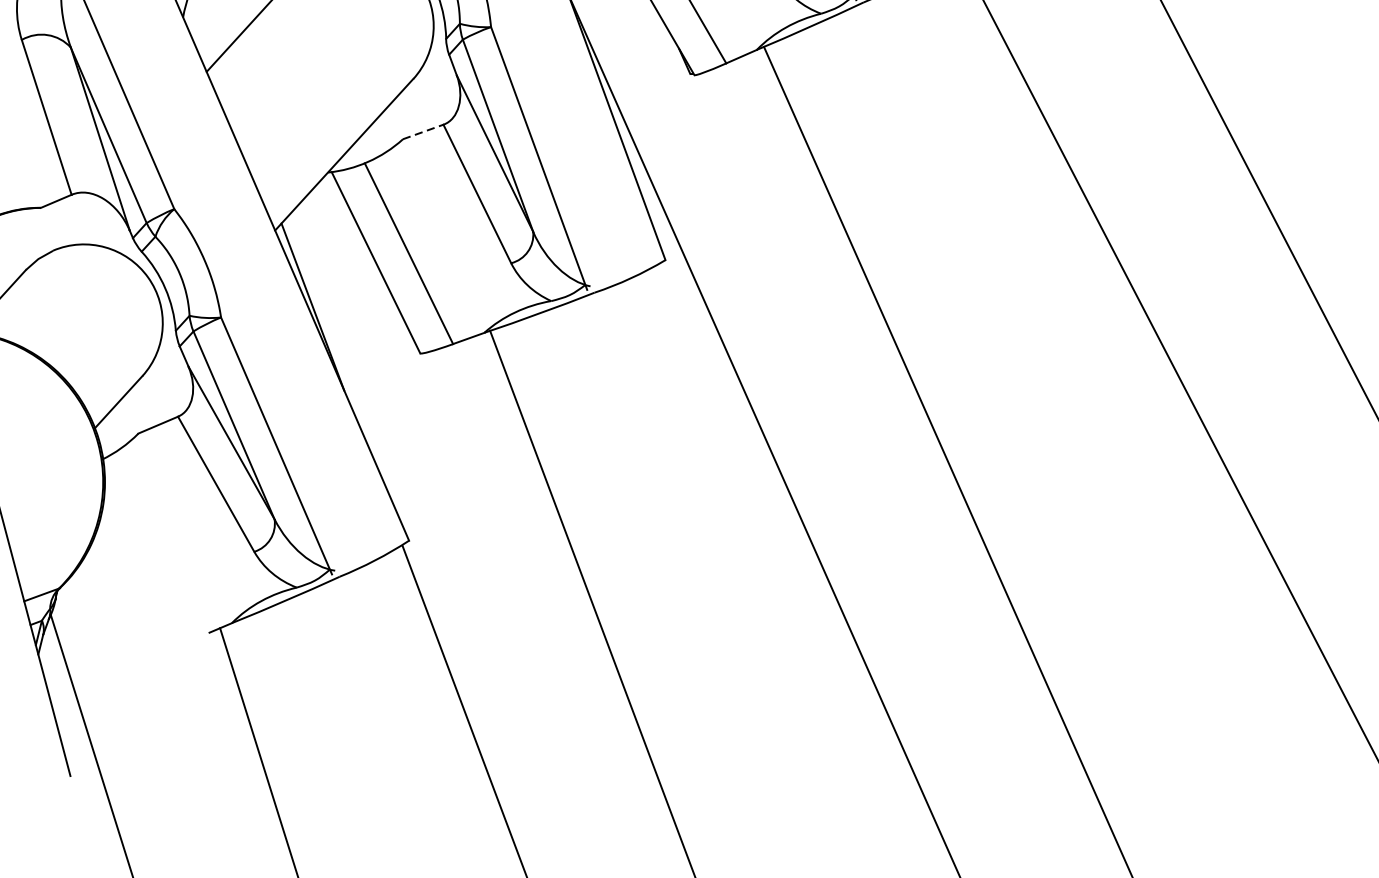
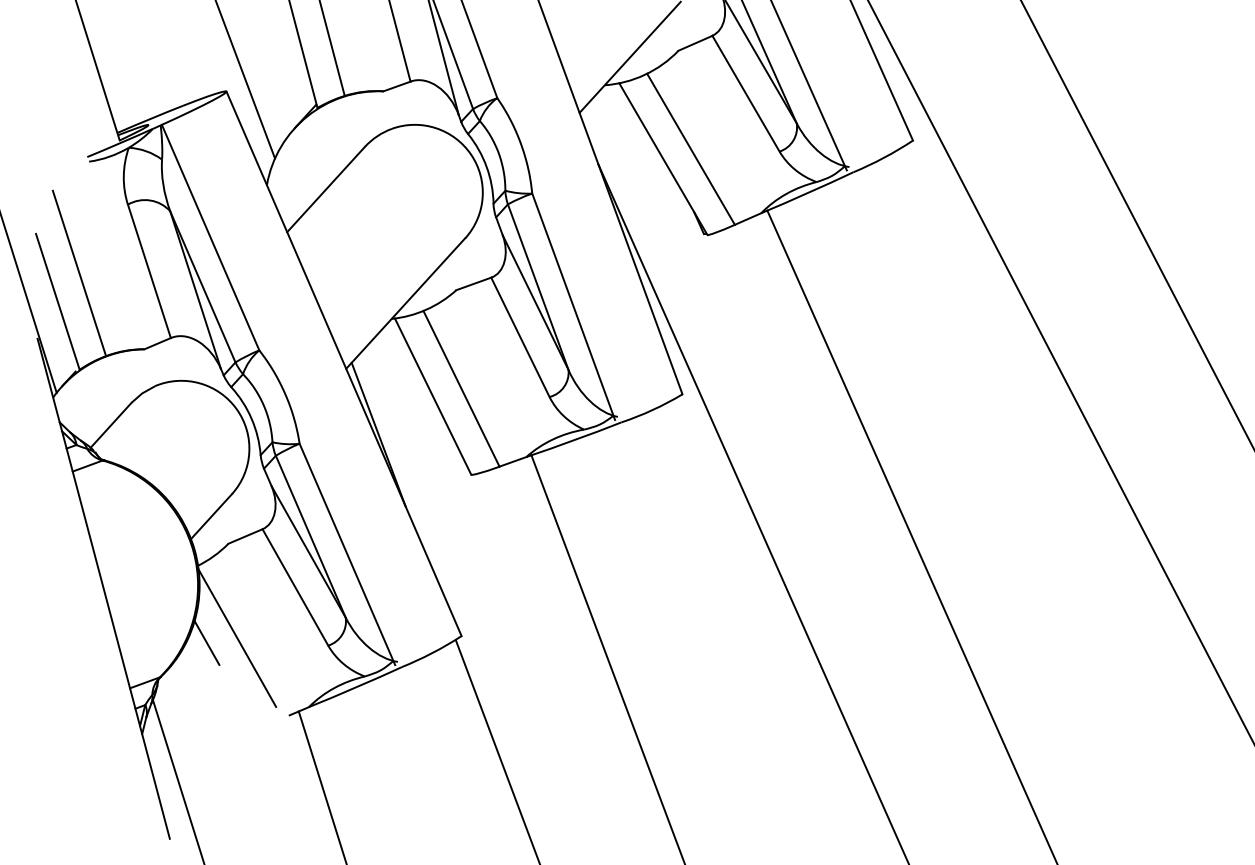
line: (422, 131) -> (473, 283), dashed -> solid
line: (148, 542) -> (237, 637), added
line: (112, 548) -> (206, 642), added

